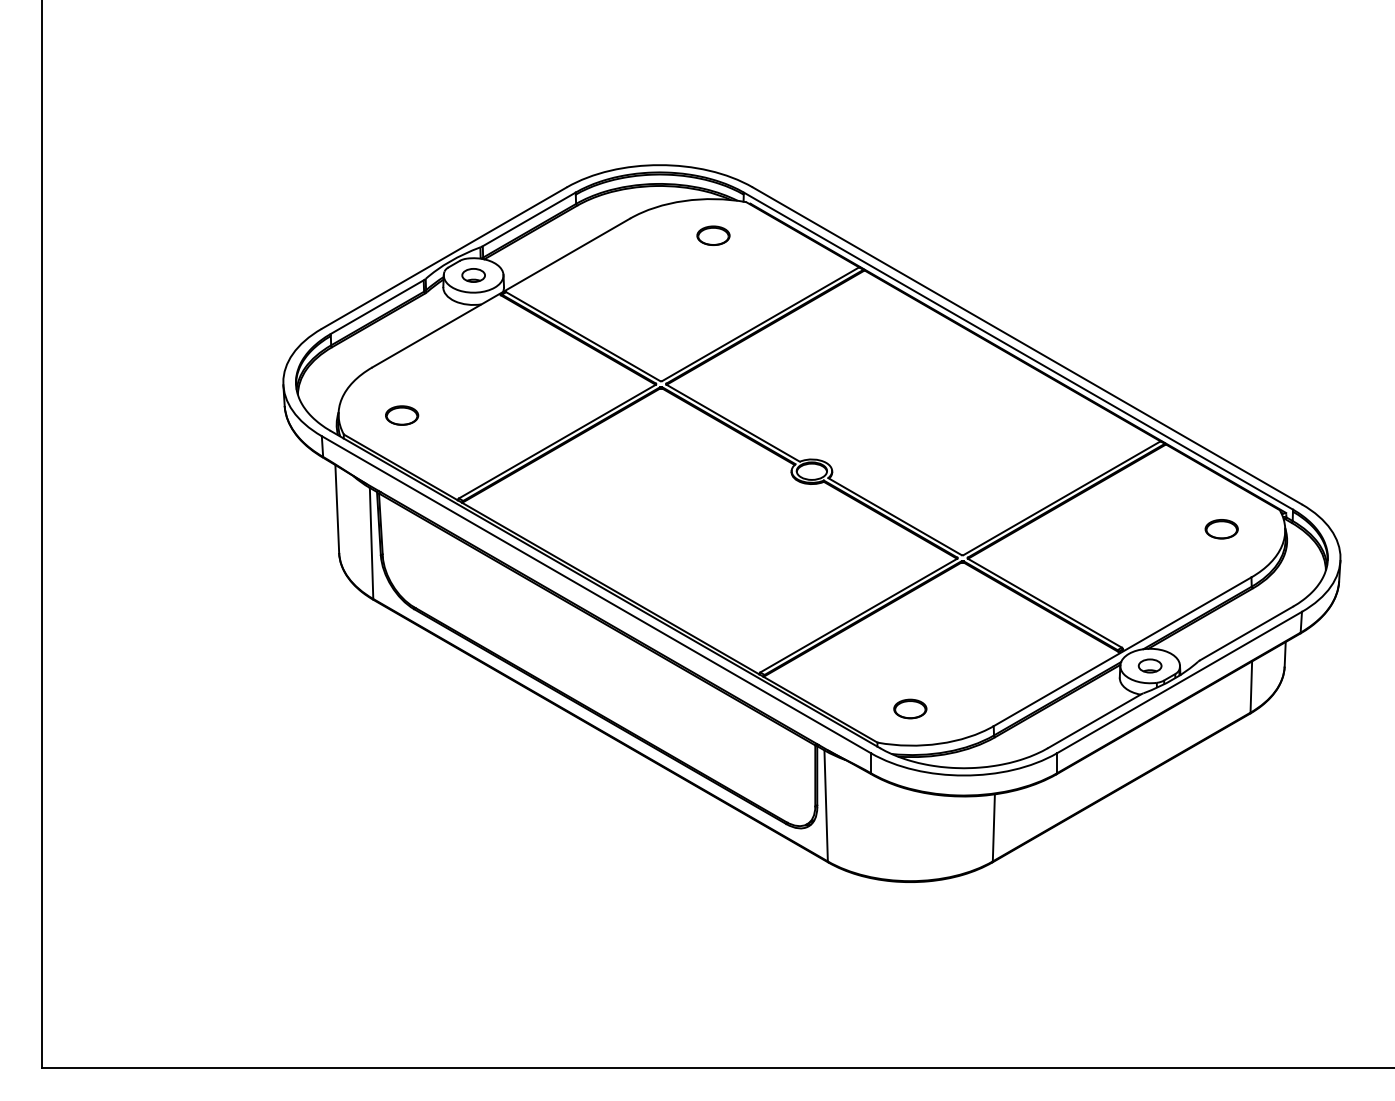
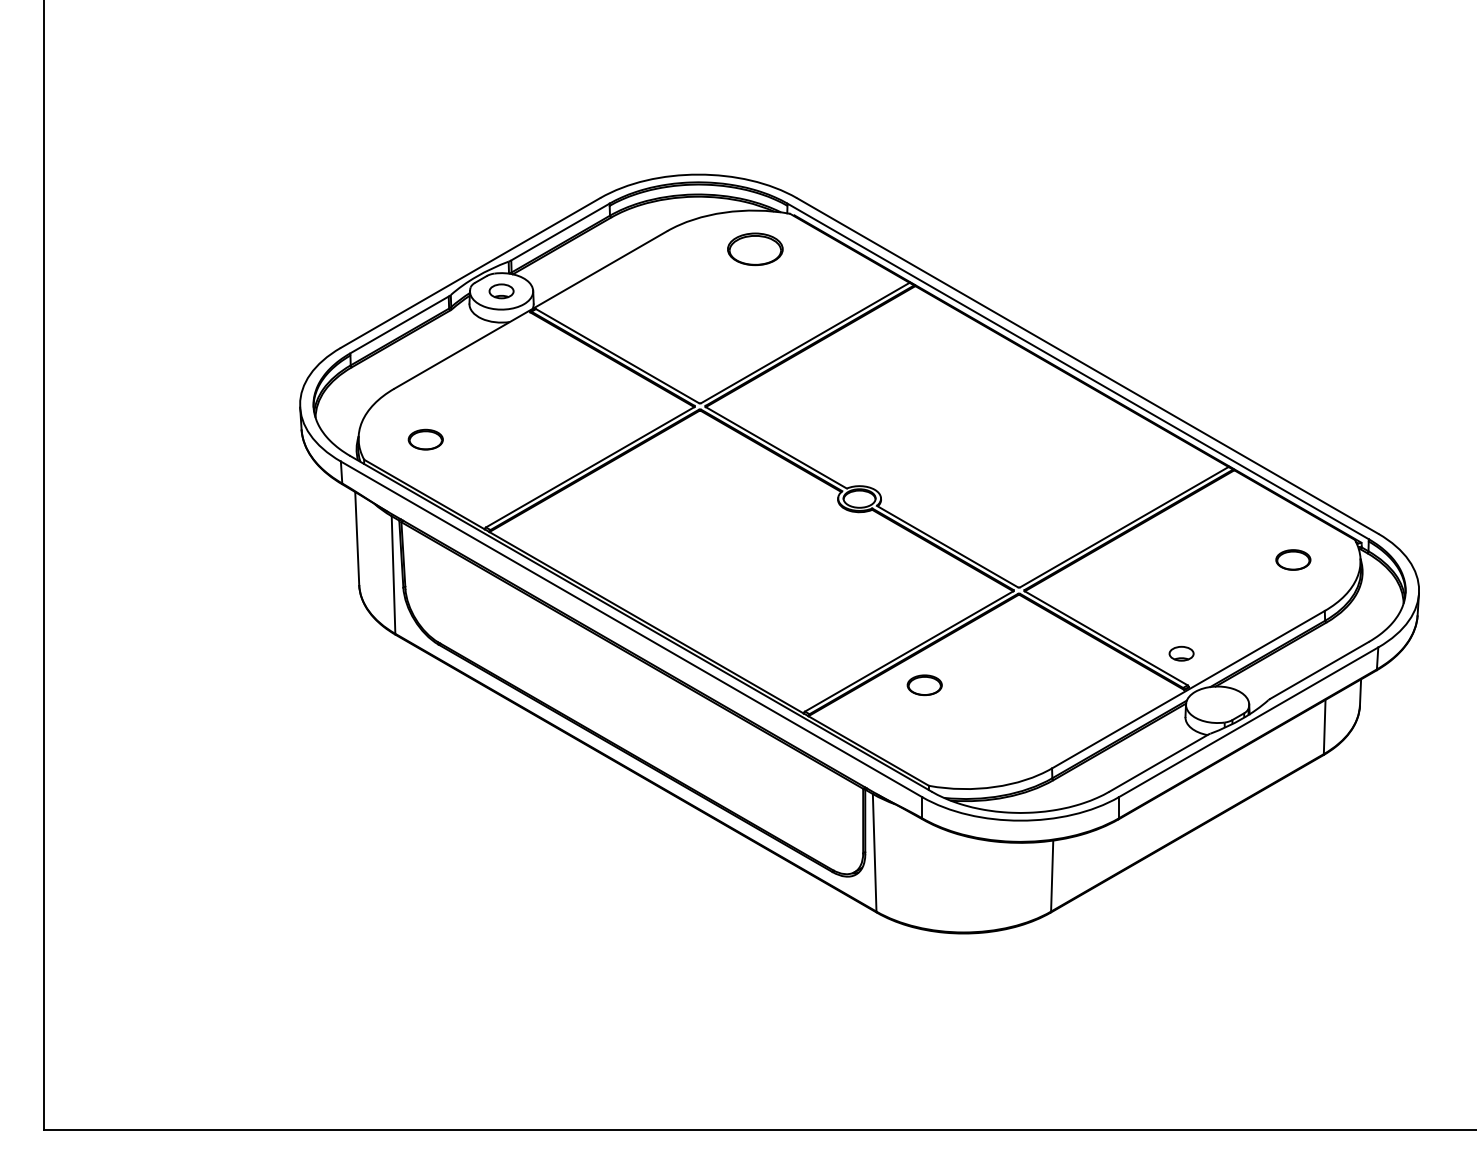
part: (713, 235) -> (755, 249), size x1.6
part: (1150, 665) -> (1181, 653), moved
part: (910, 709) -> (924, 685), moved

